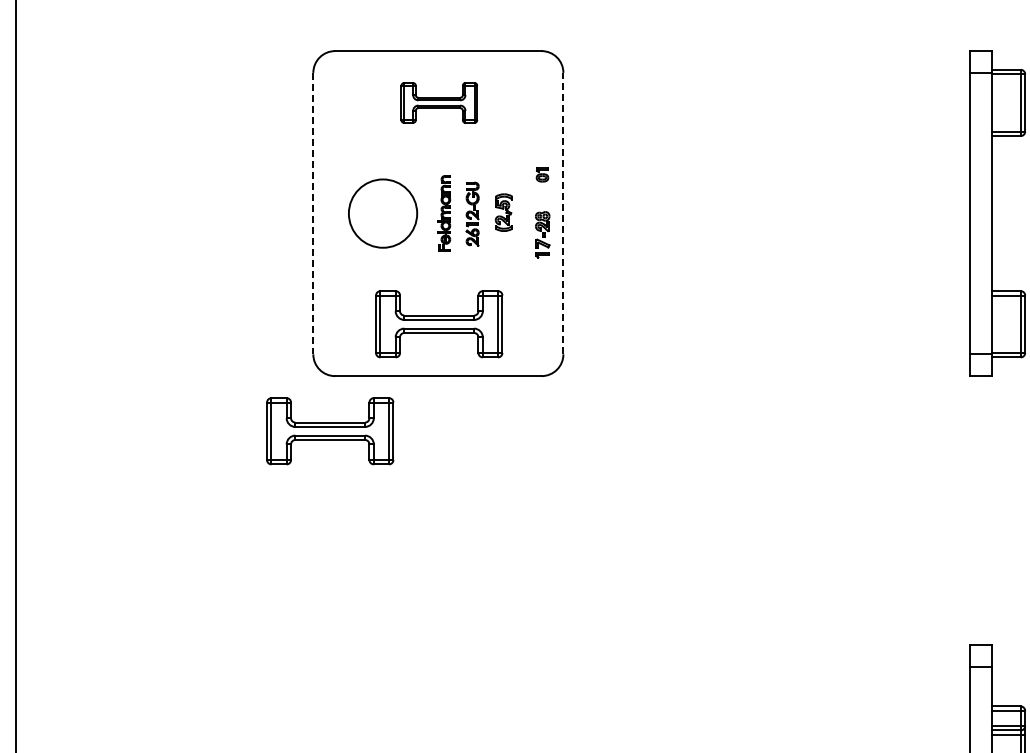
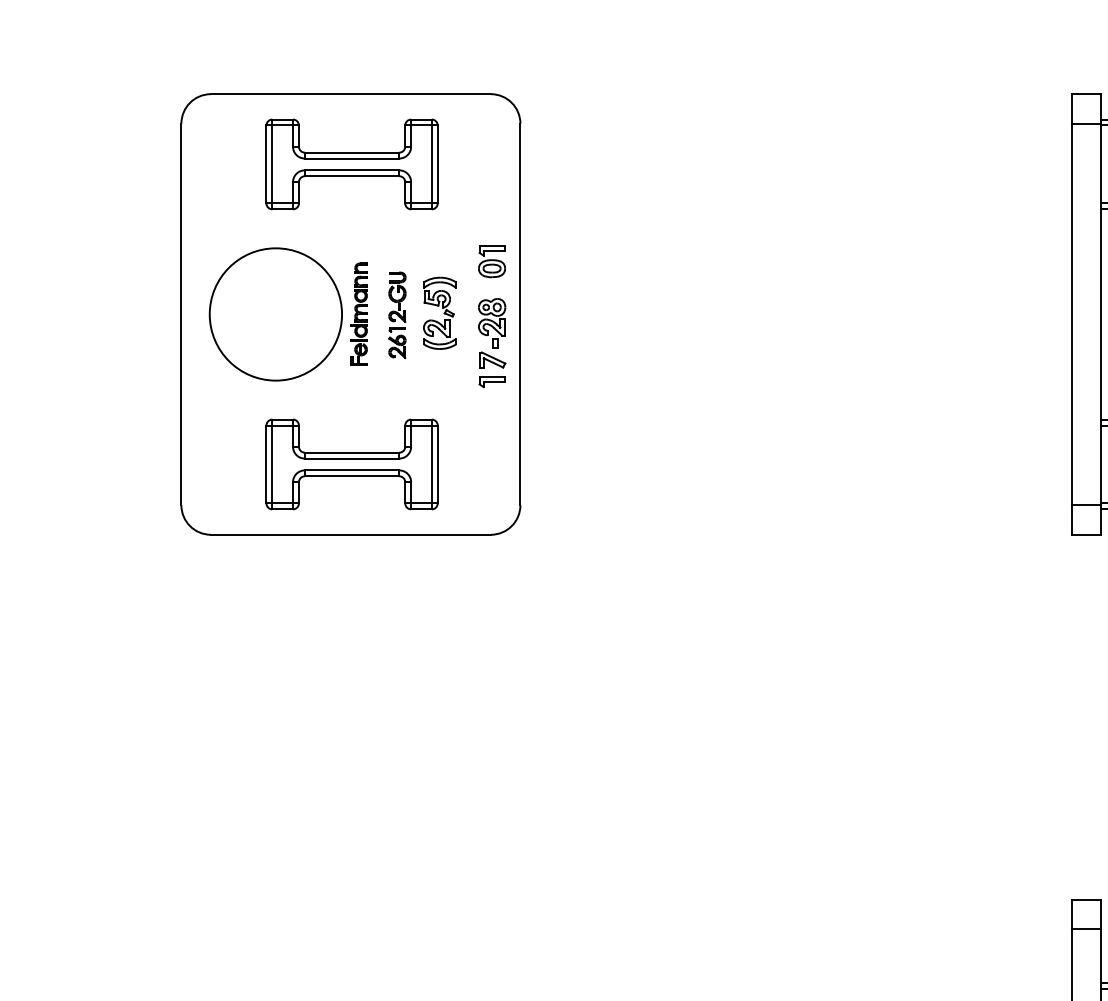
part: (439, 102) -> (352, 163), size x1.67
part: (542, 174) -> (492, 261), size x1.67
part: (503, 212) -> (439, 312), size x1.43
line: (313, 213) -> (181, 314), dashed -> solid
circle: (382, 213) -> (275, 314), size x1.43
line: (563, 213) -> (520, 314), dashed -> solid
part: (542, 234) -> (492, 342), size x1.43
part: (330, 431) -> (204, 609), removed

